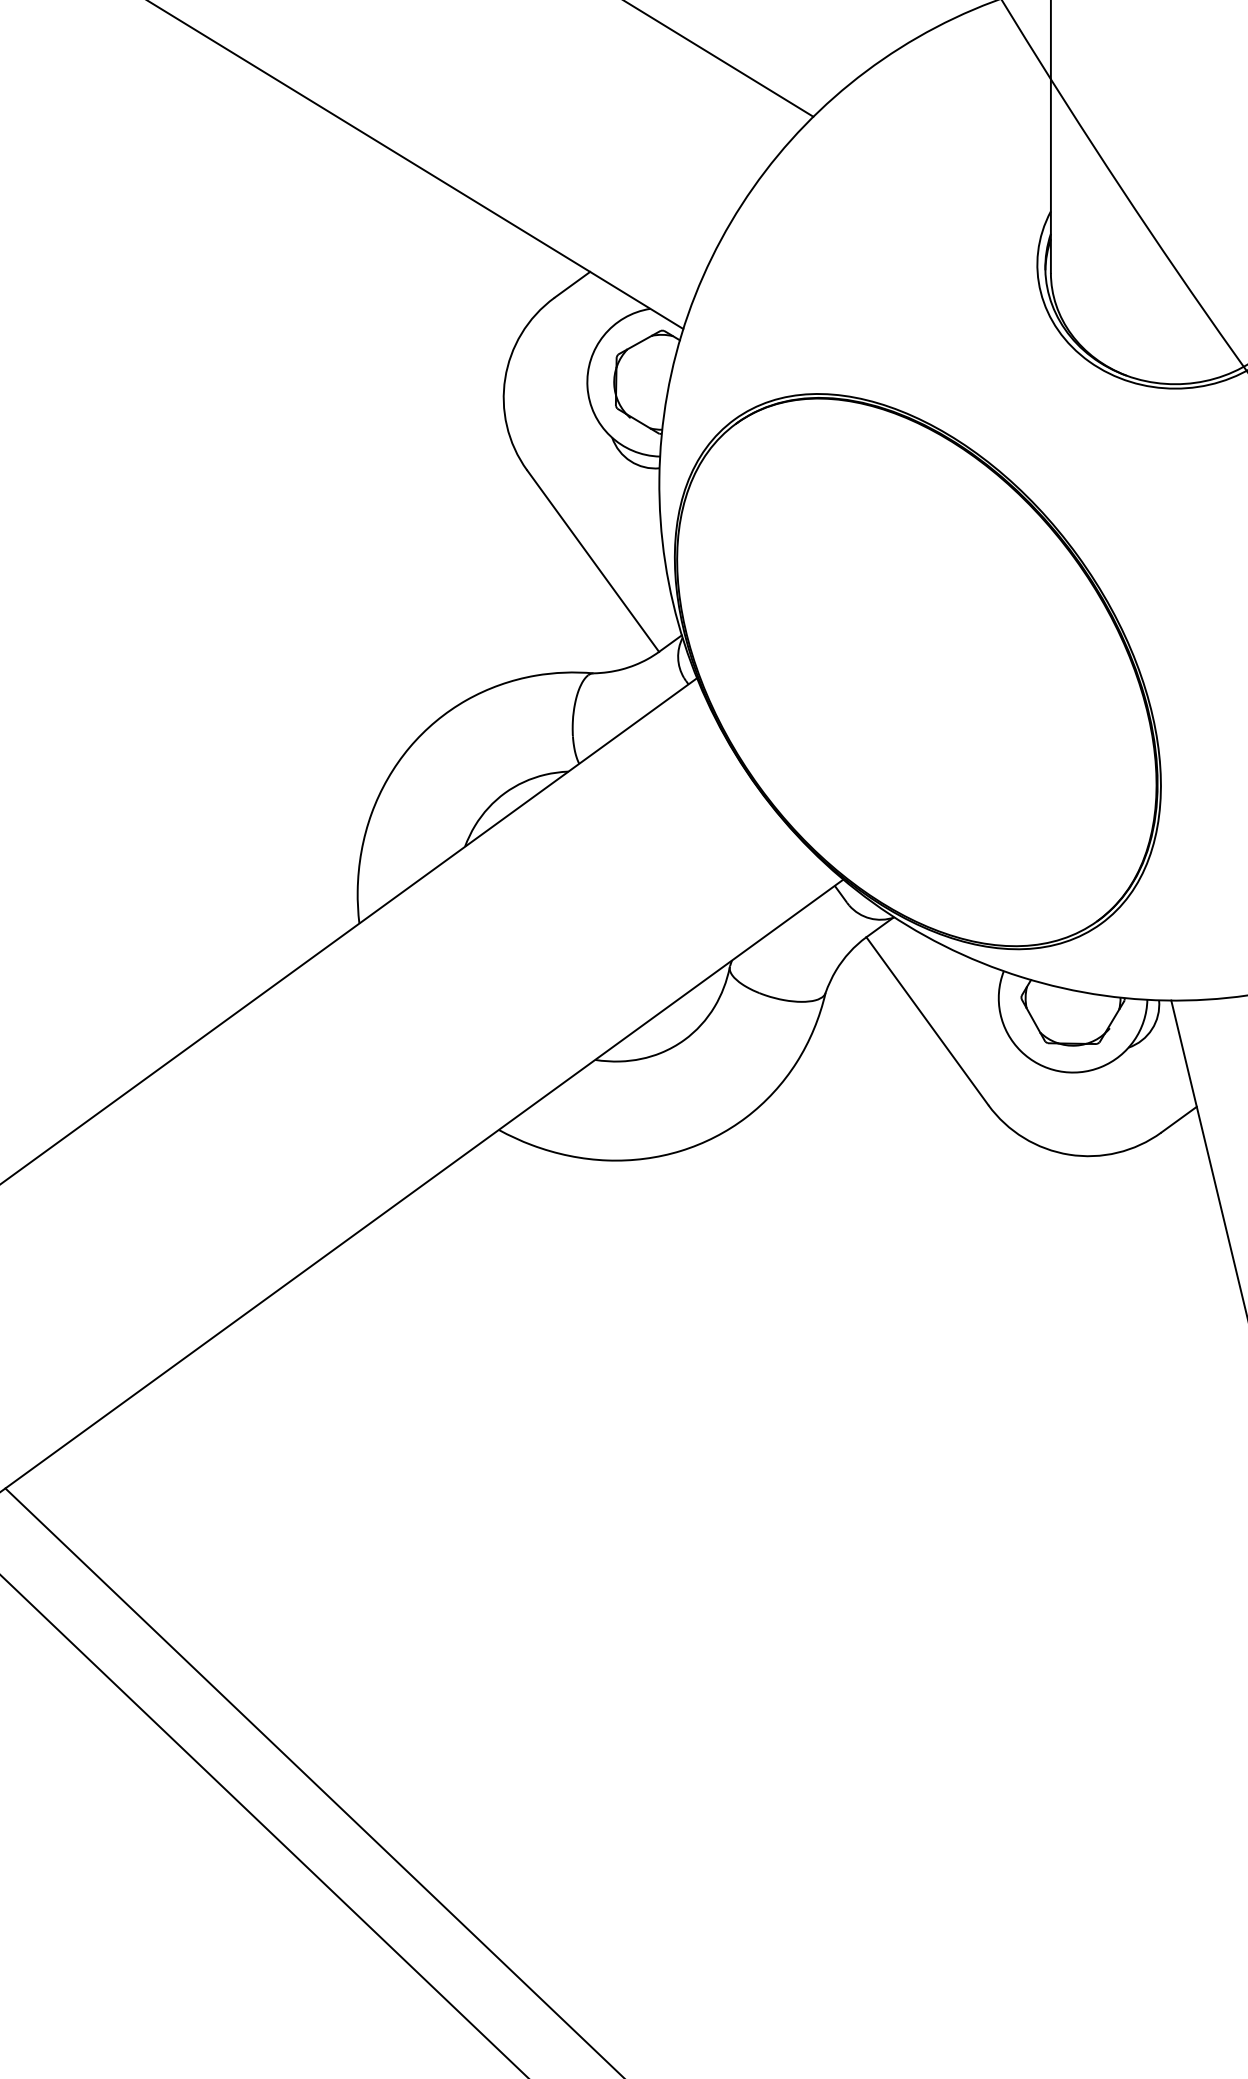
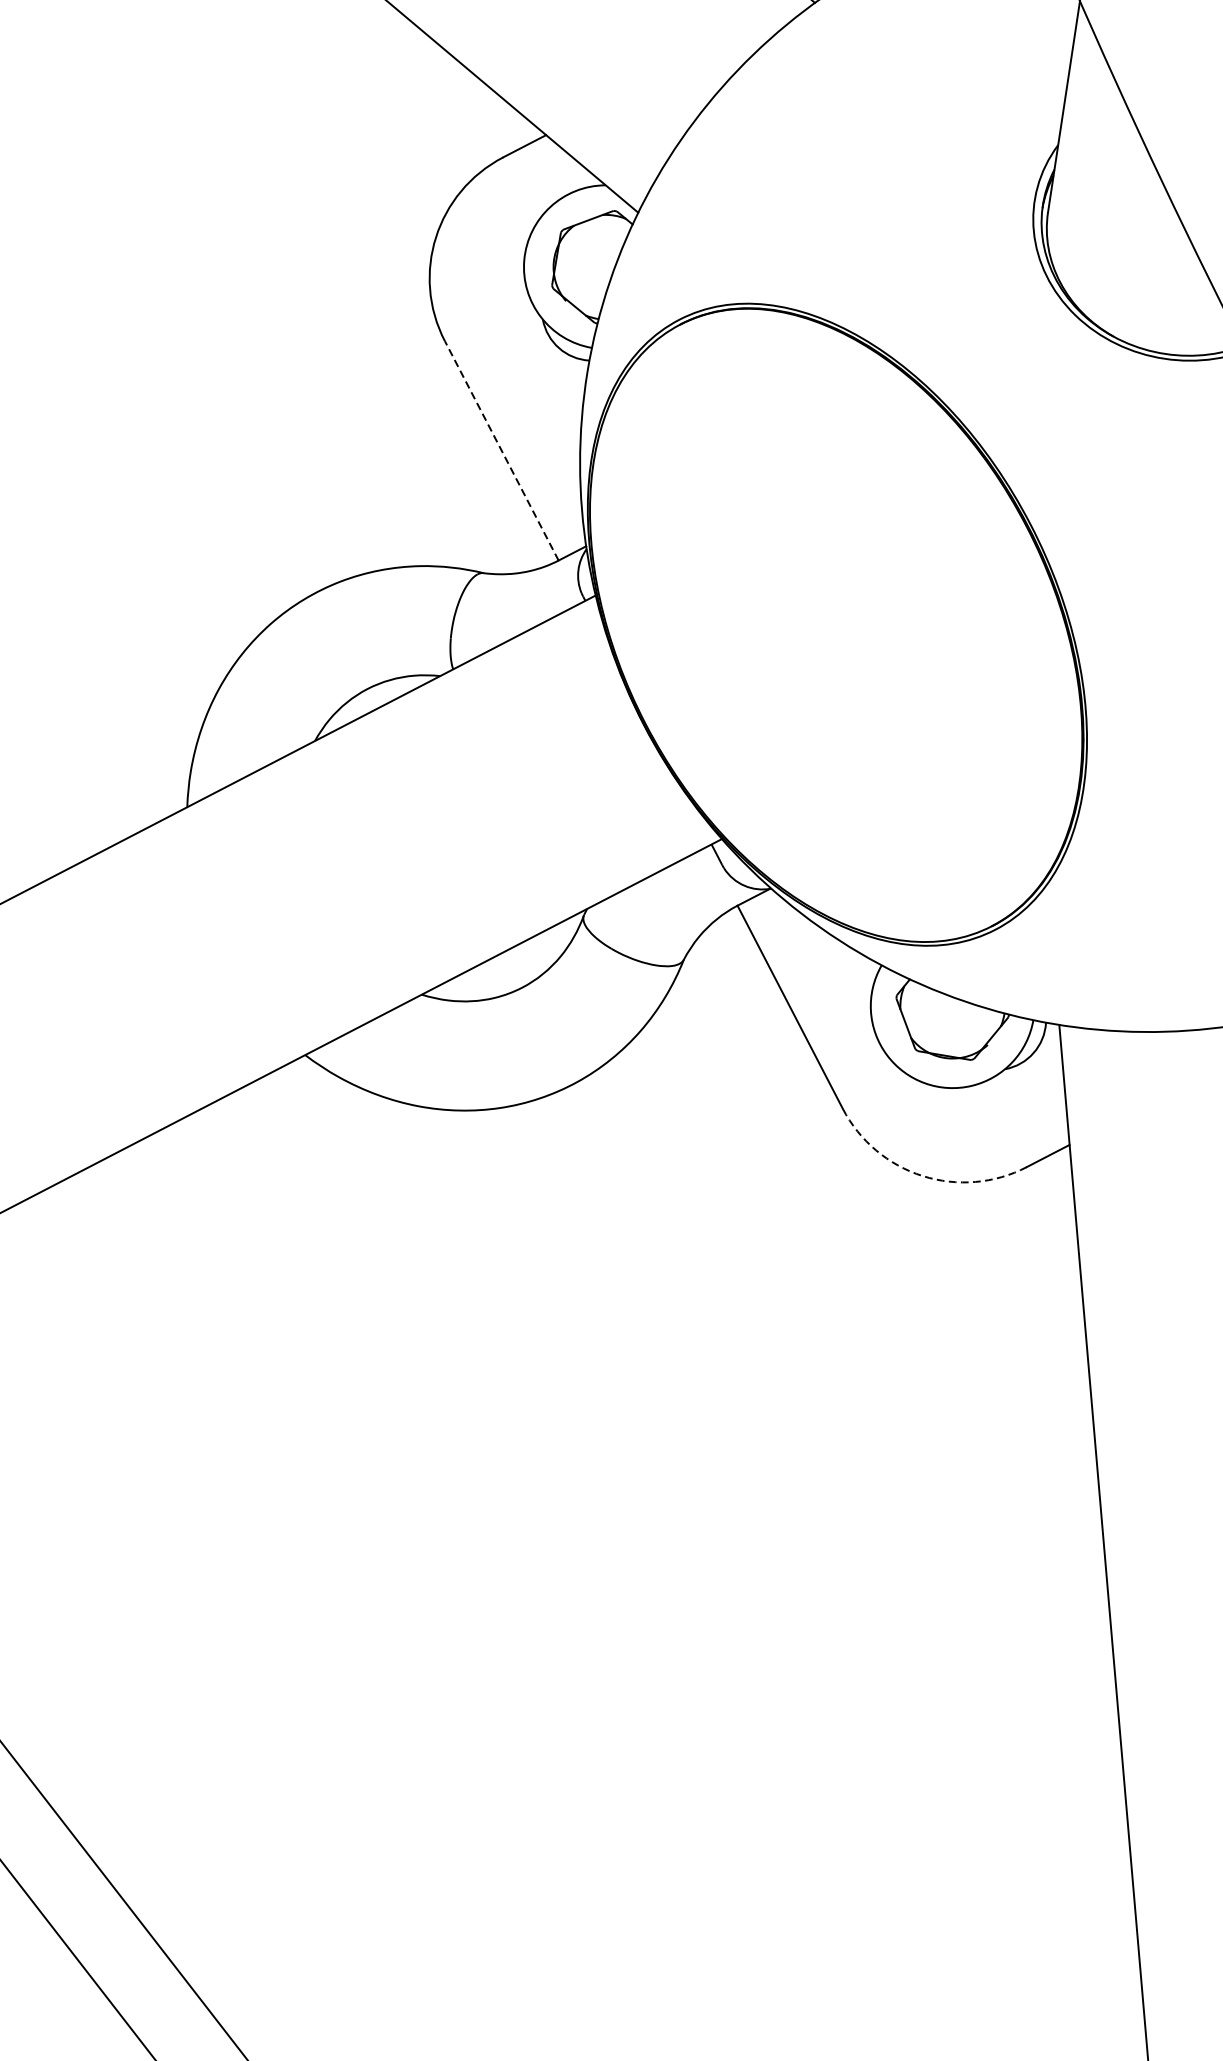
line: (592, 560) -> (501, 450), solid -> dashed
arc: (1069, 1154) -> (923, 1175), solid -> dashed

